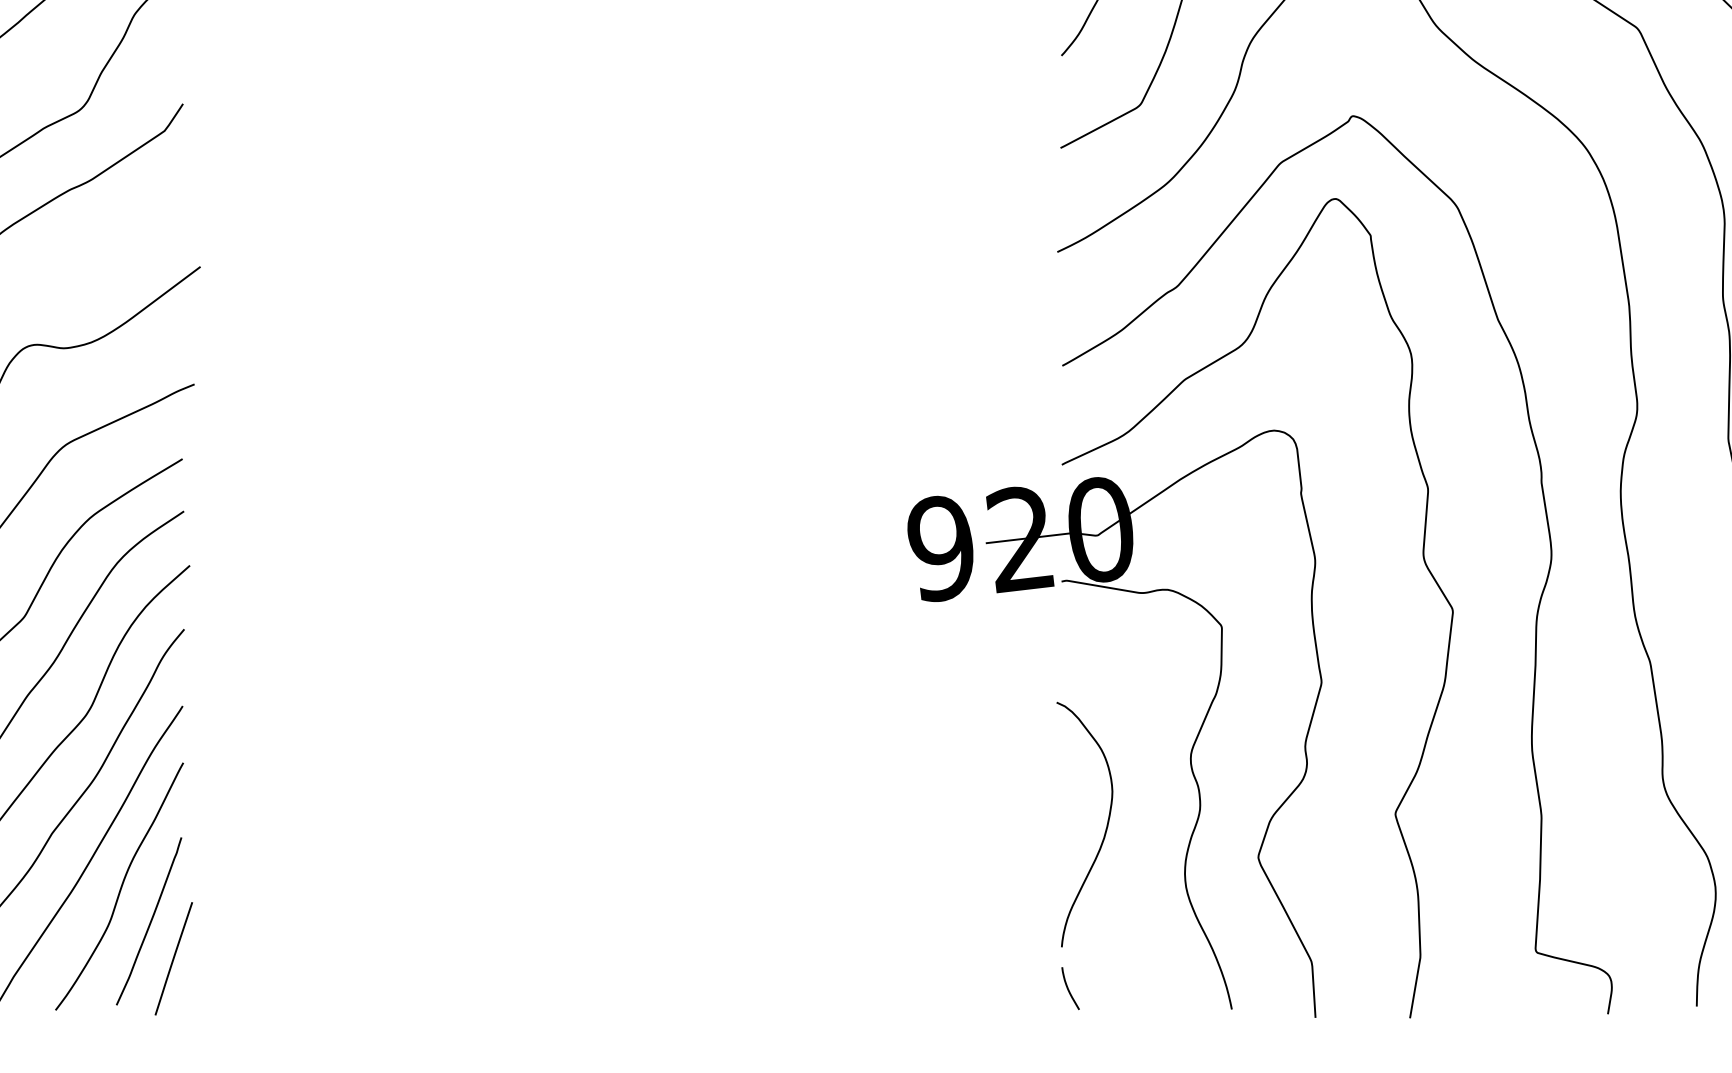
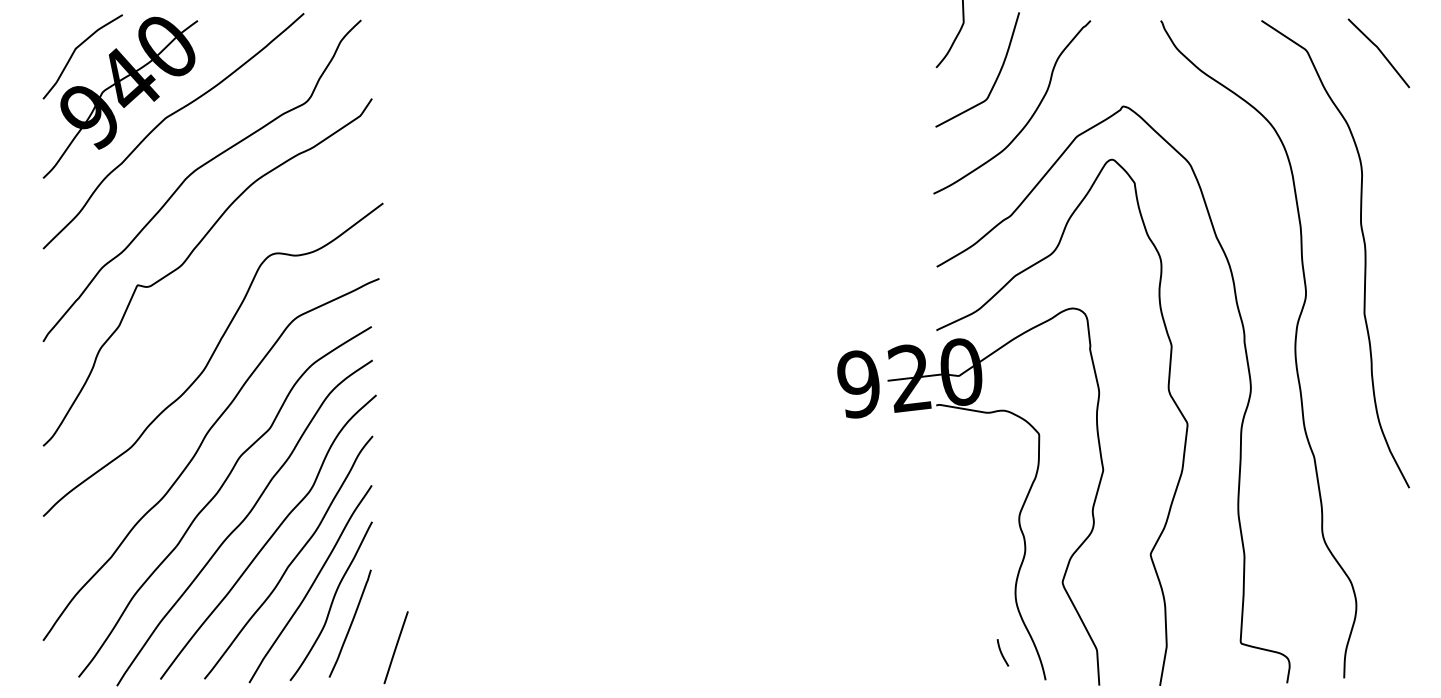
curve: (1104, 832) -> (963, 566), removed
line: (172, 958) -> (395, 647), moved
curve: (1069, 988) -> (1002, 652), moved

